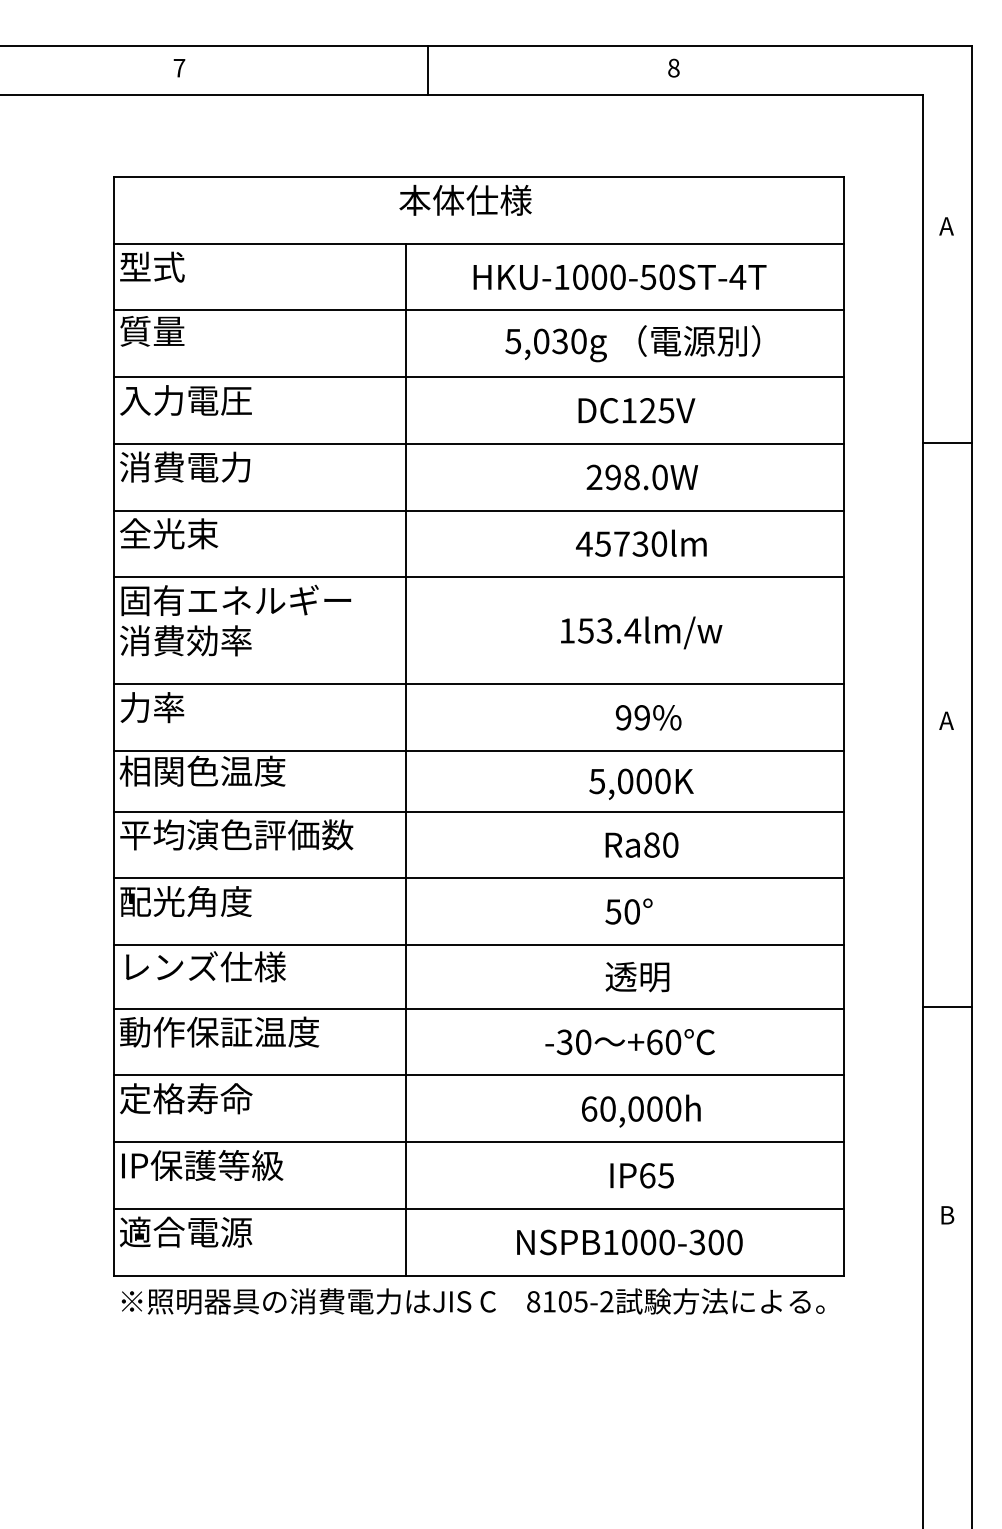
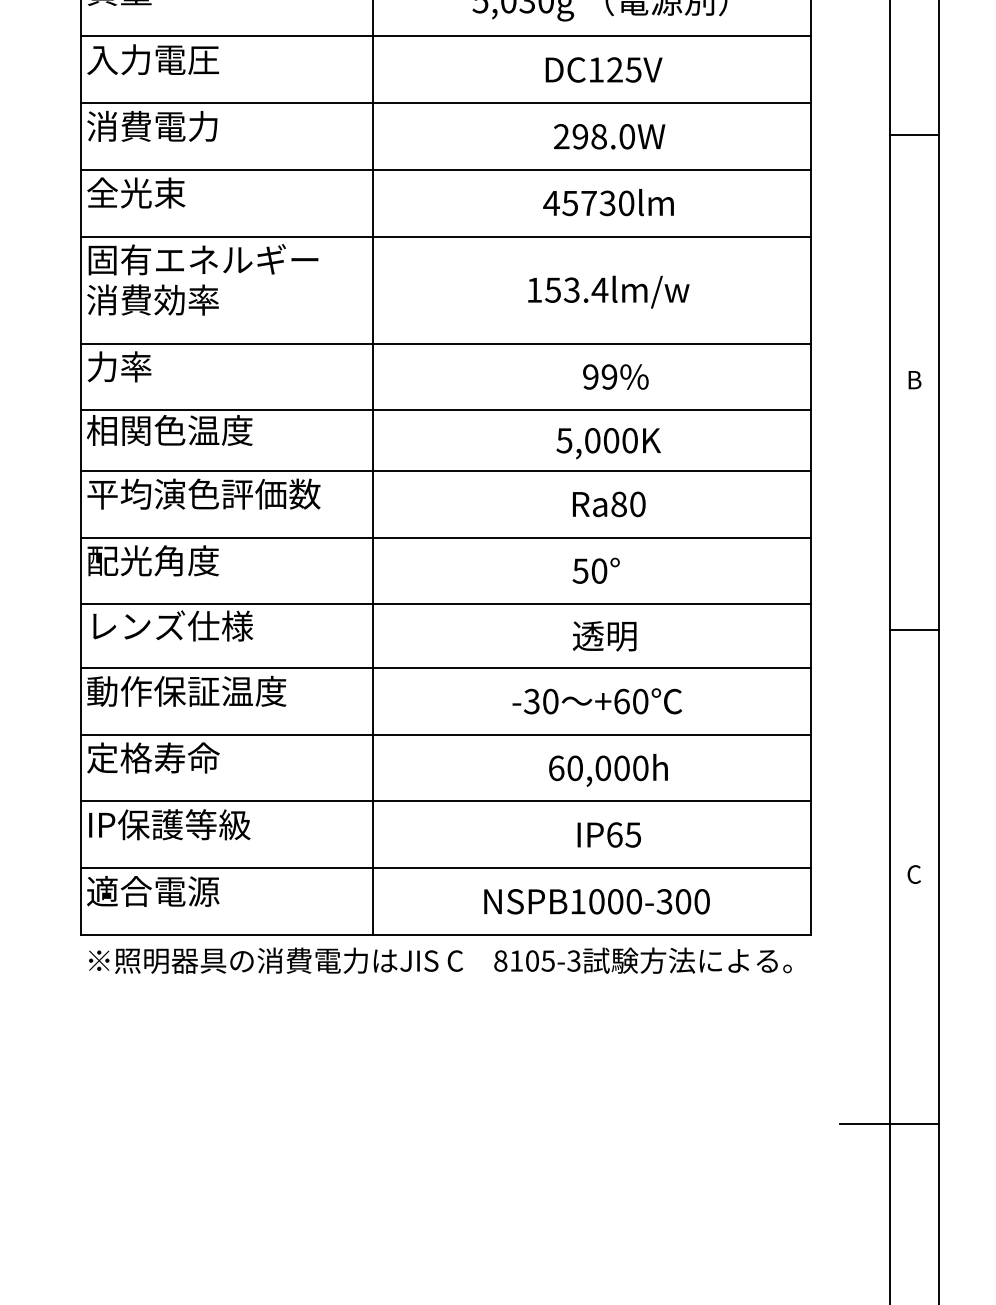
line: (946, 443) -> (913, 135), moved
text: (946, 720) -> (913, 379), A -> B
line: (946, 1007) -> (913, 629), moved
text: (947, 1214) -> (914, 873), B -> C
text: (606, 1301) -> (573, 960), 8105-2 -> 8105-3
line: (922, 1464) -> (889, 1123), added

